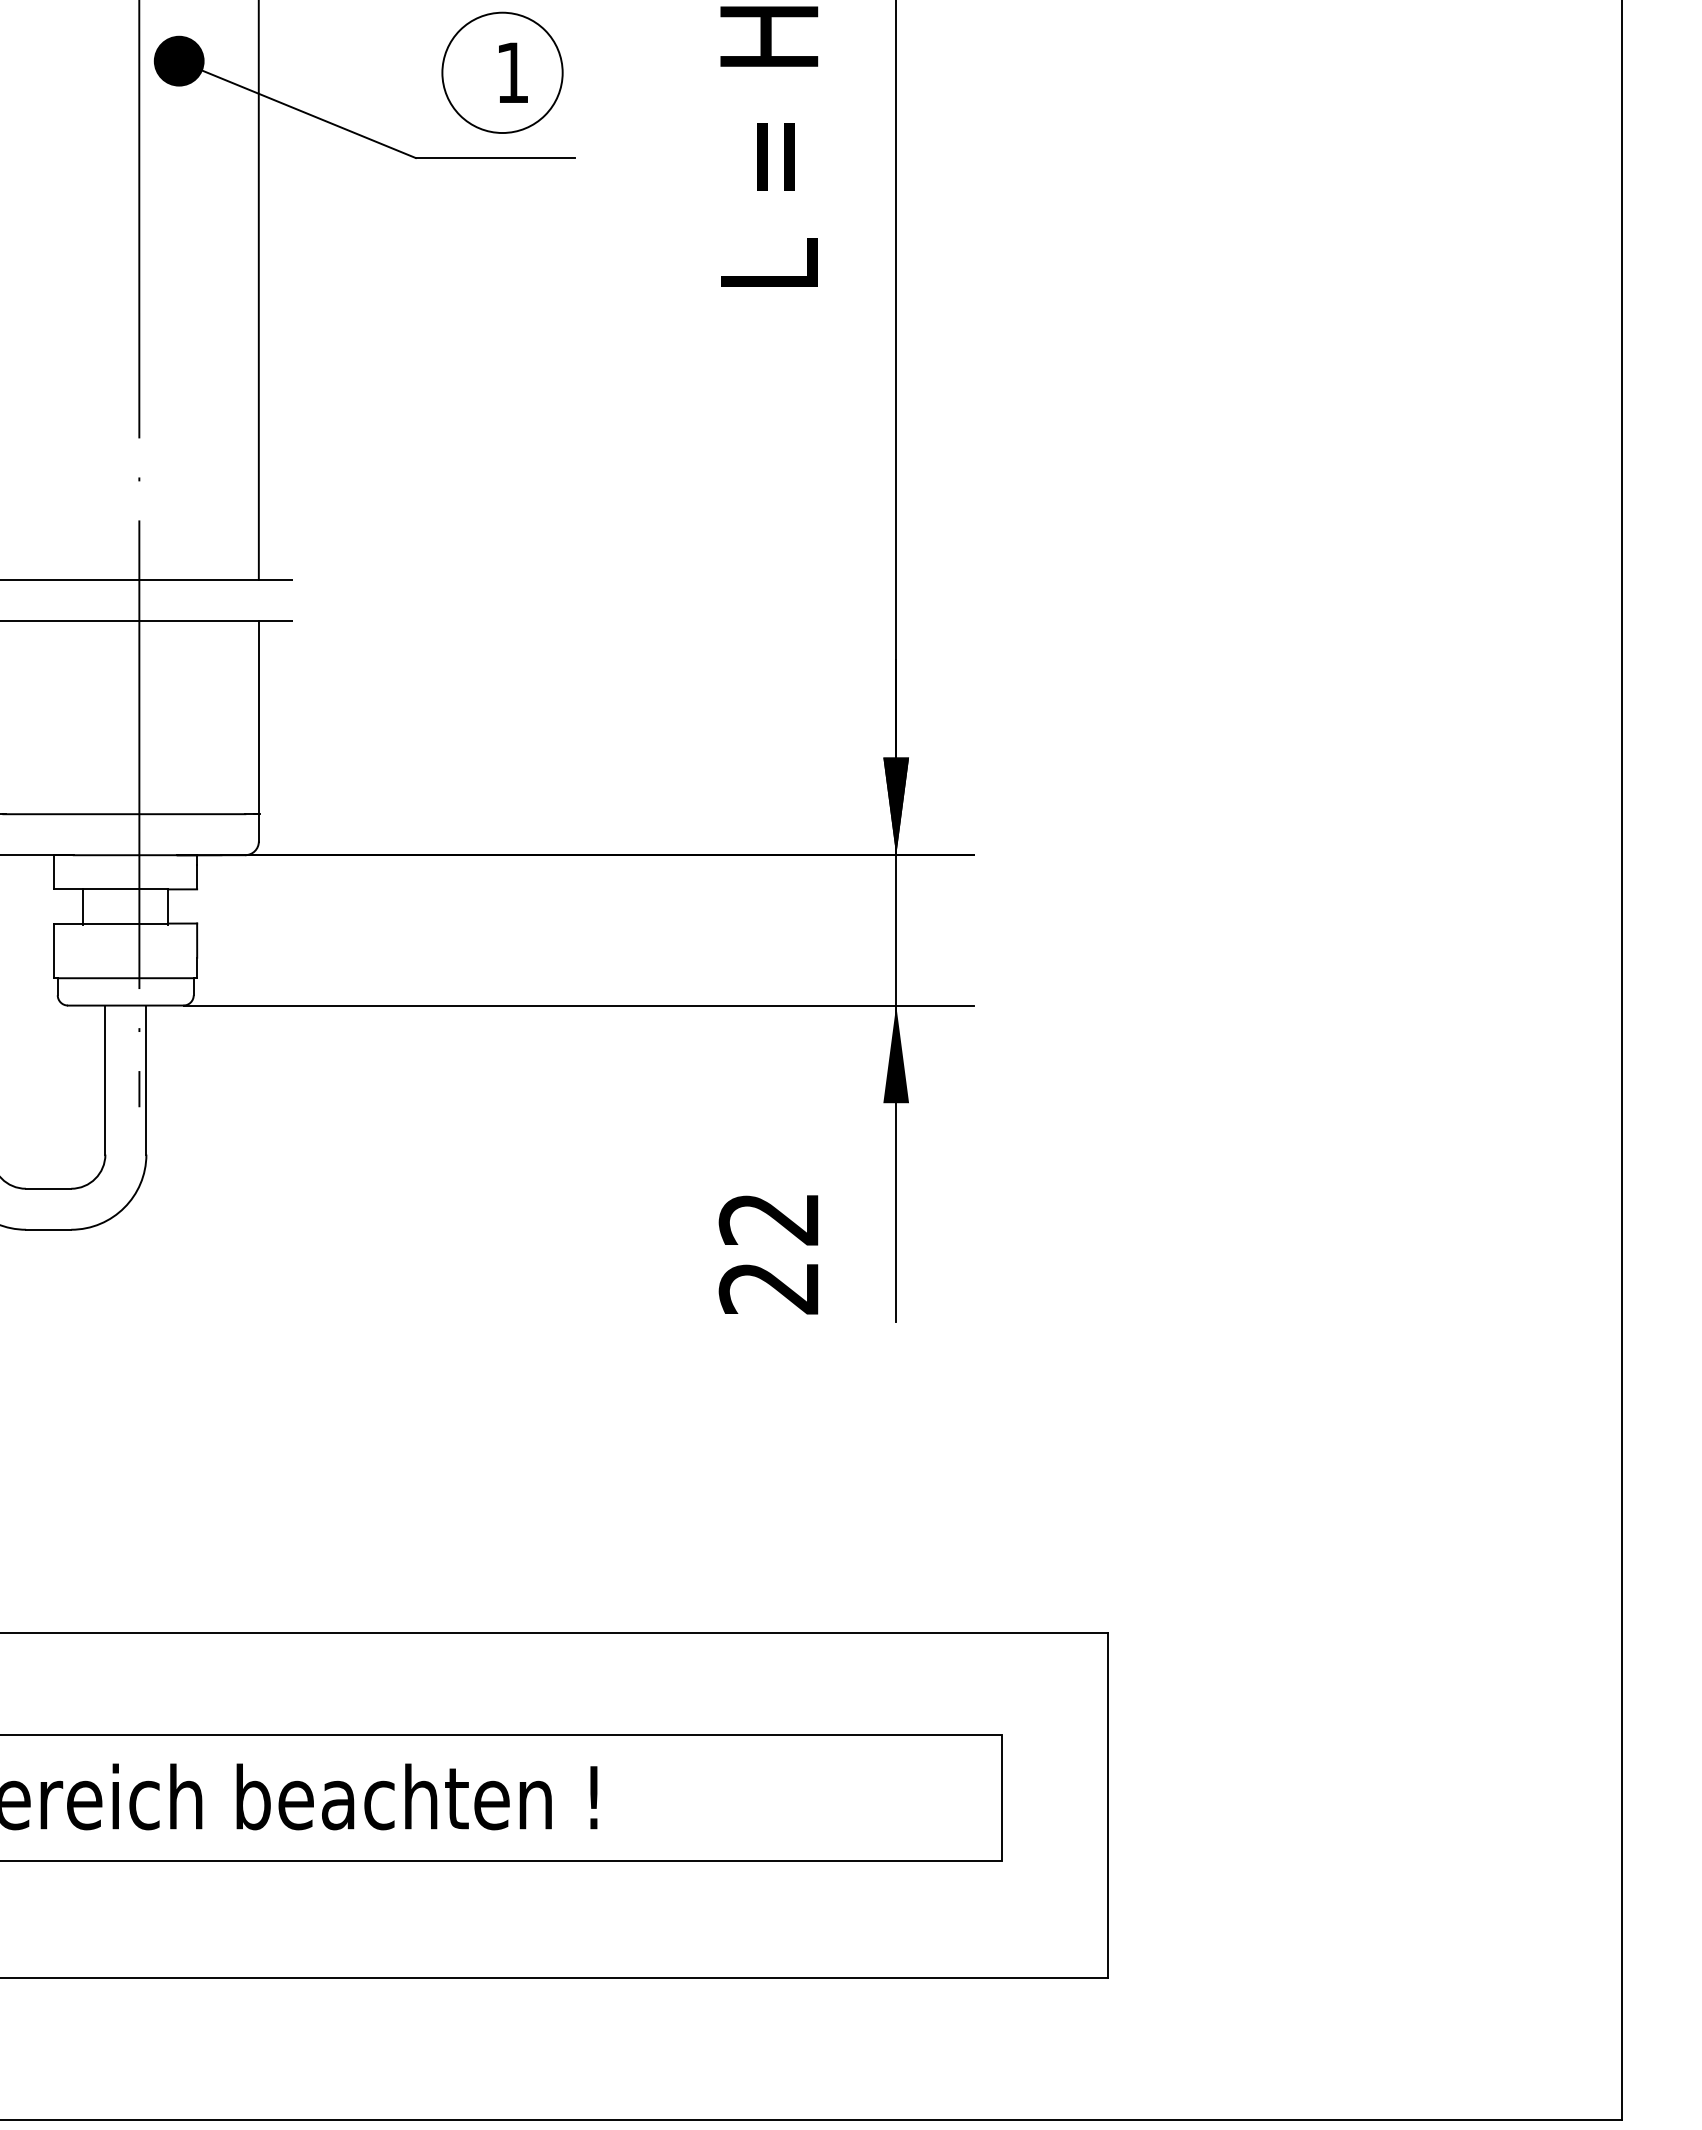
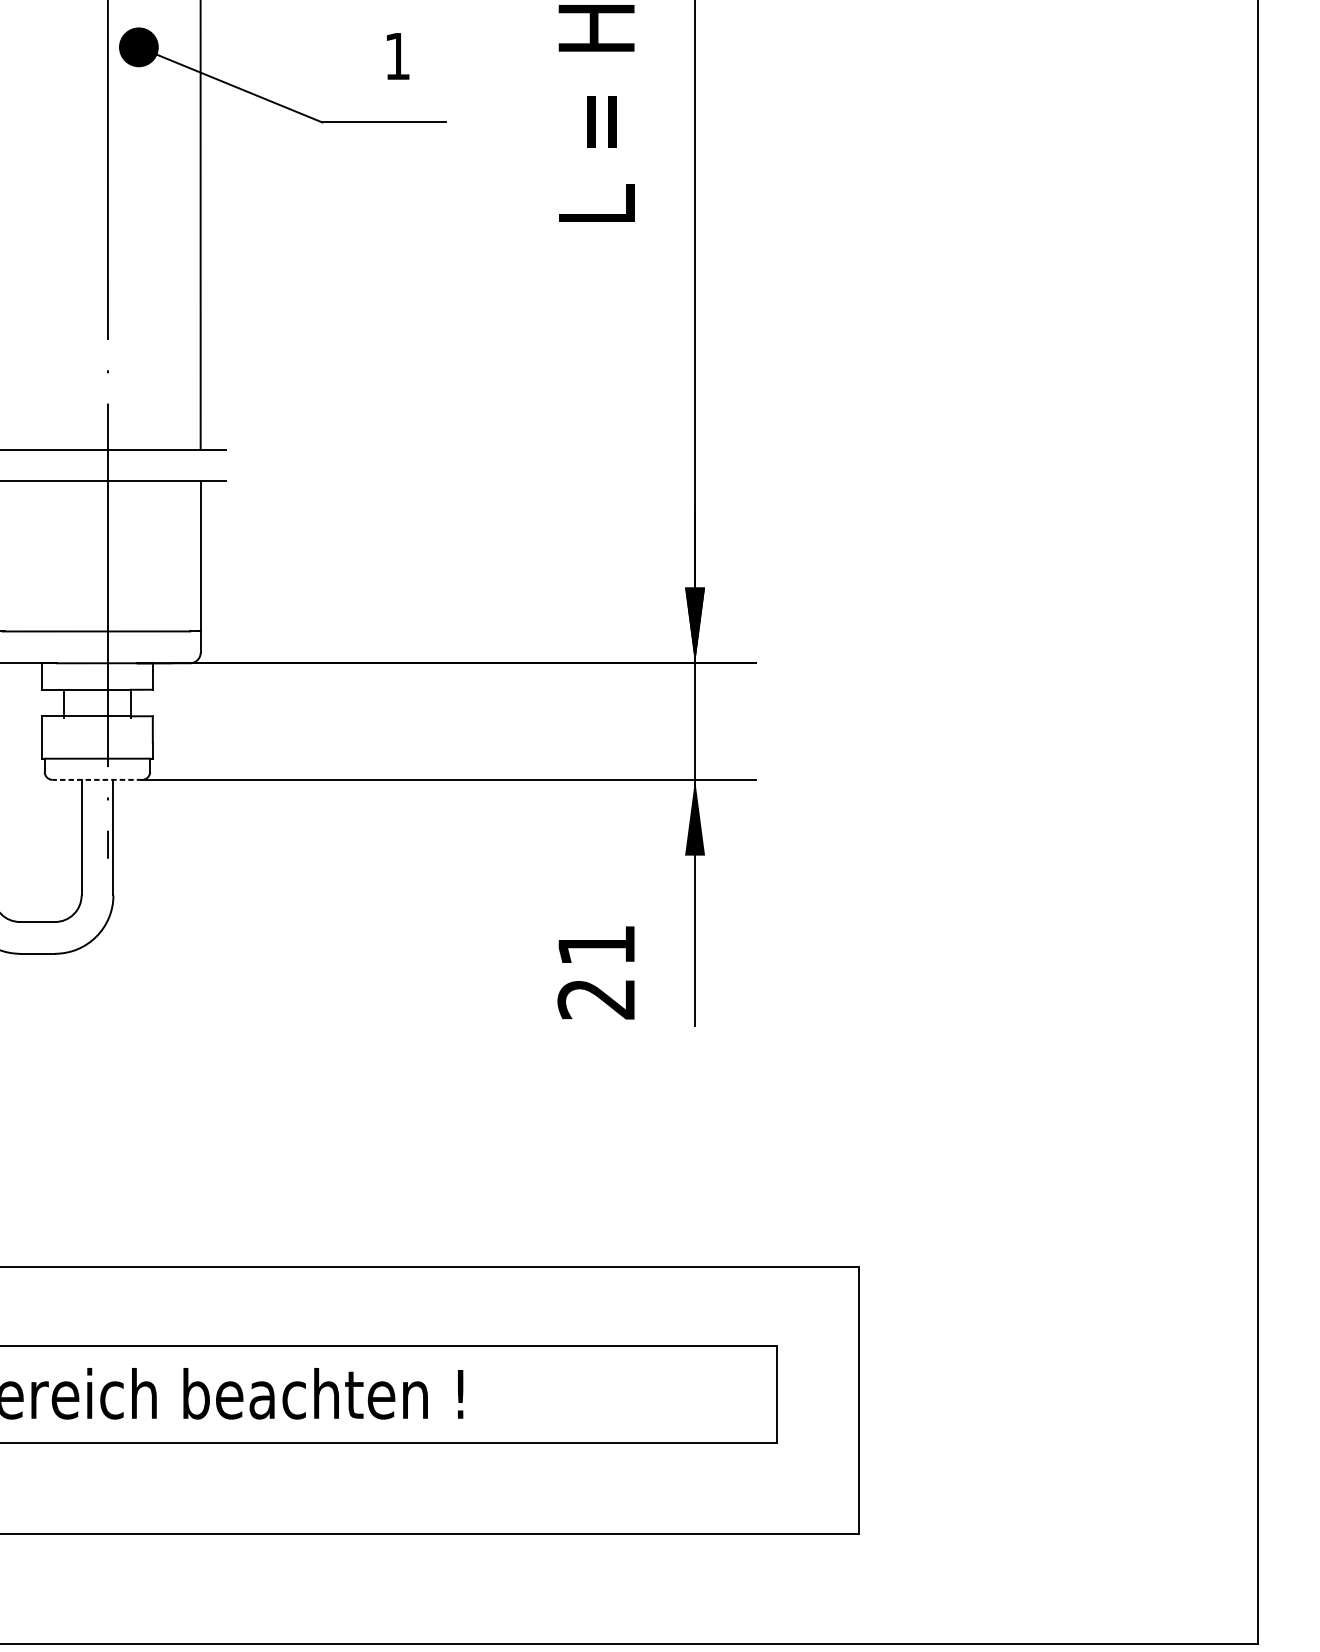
part: (502, 72) -> (389, 56), removed
line: (125, 1005) -> (97, 779), solid -> dashed
text: (768, 1219) -> (596, 945), 22 -> 21

